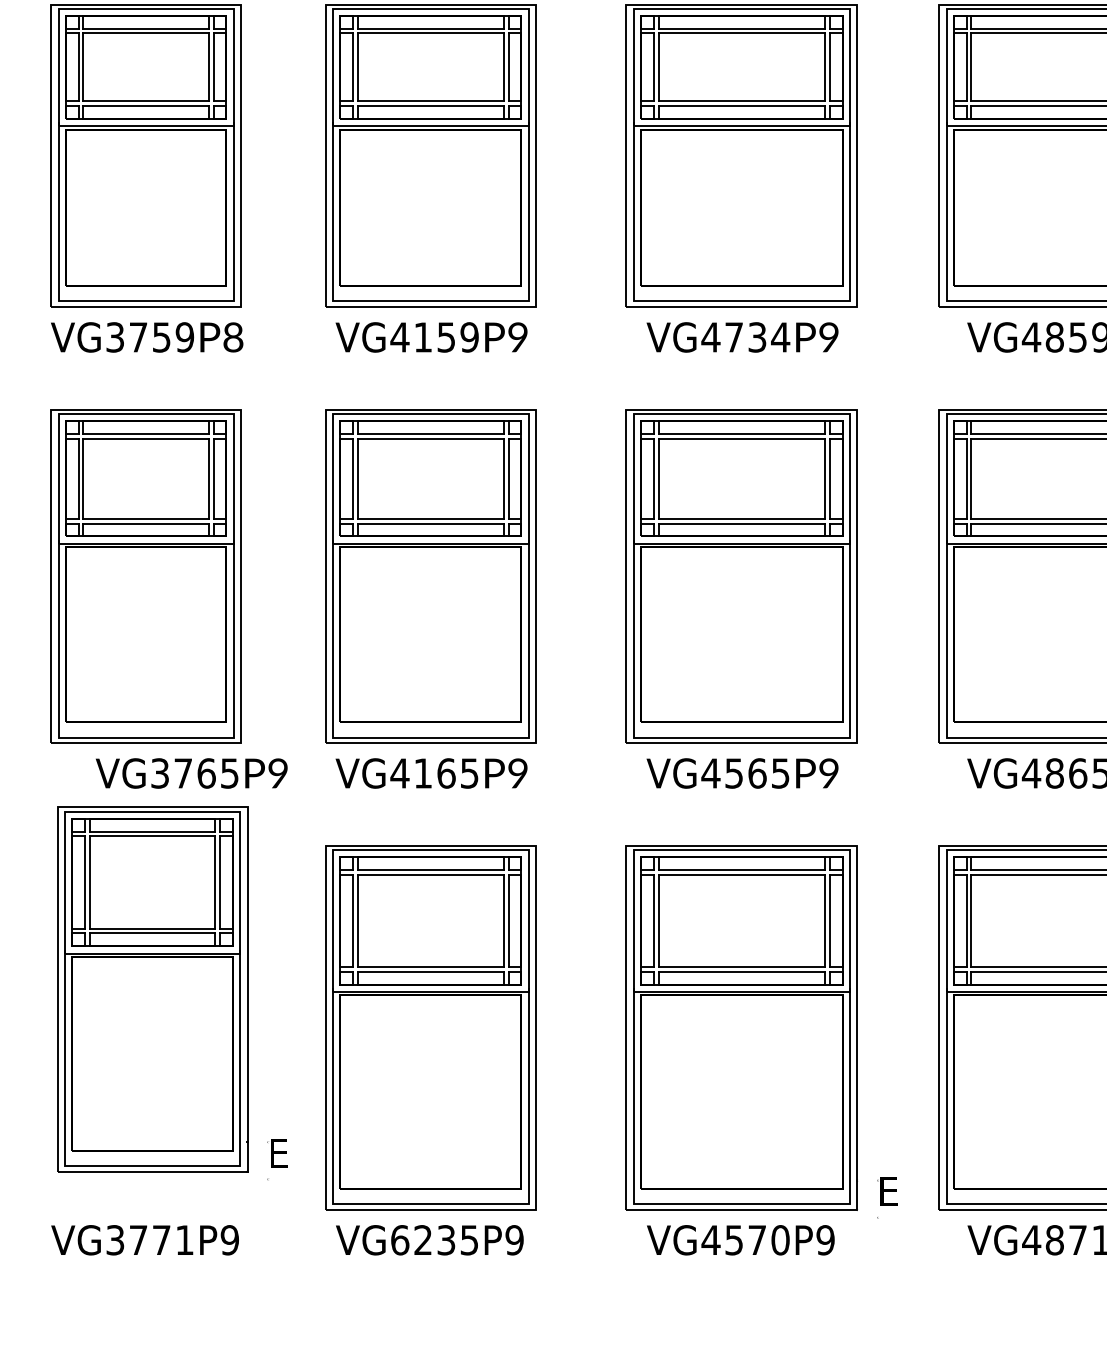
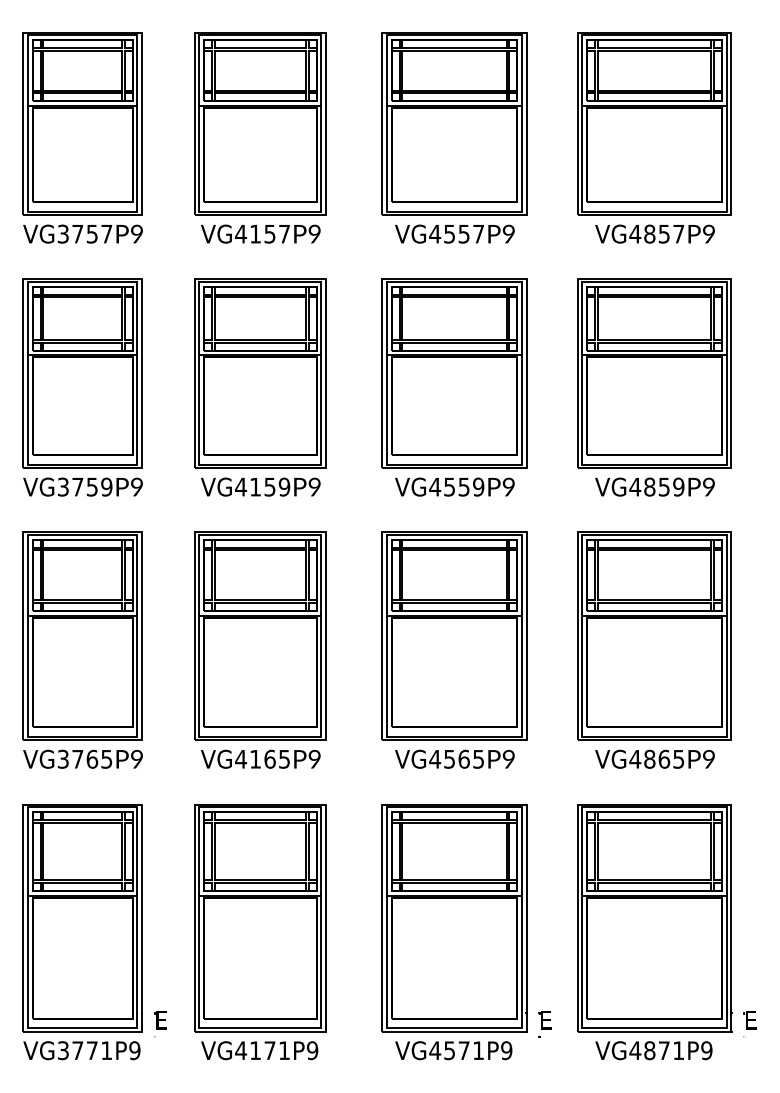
text: (757, 336) -> (464, 486), VG4734 -> VG4559
text: (232, 338) -> (136, 487), P8 -> P9
text: (190, 772) -> (82, 758), moved
part: (171, 993) -> (94, 920), moved
text: (434, 1239) -> (262, 1050), VG6235P9 -> VG4171P9
text: (780, 1239) -> (478, 1050), VG4570P9 -> VG4571P9

